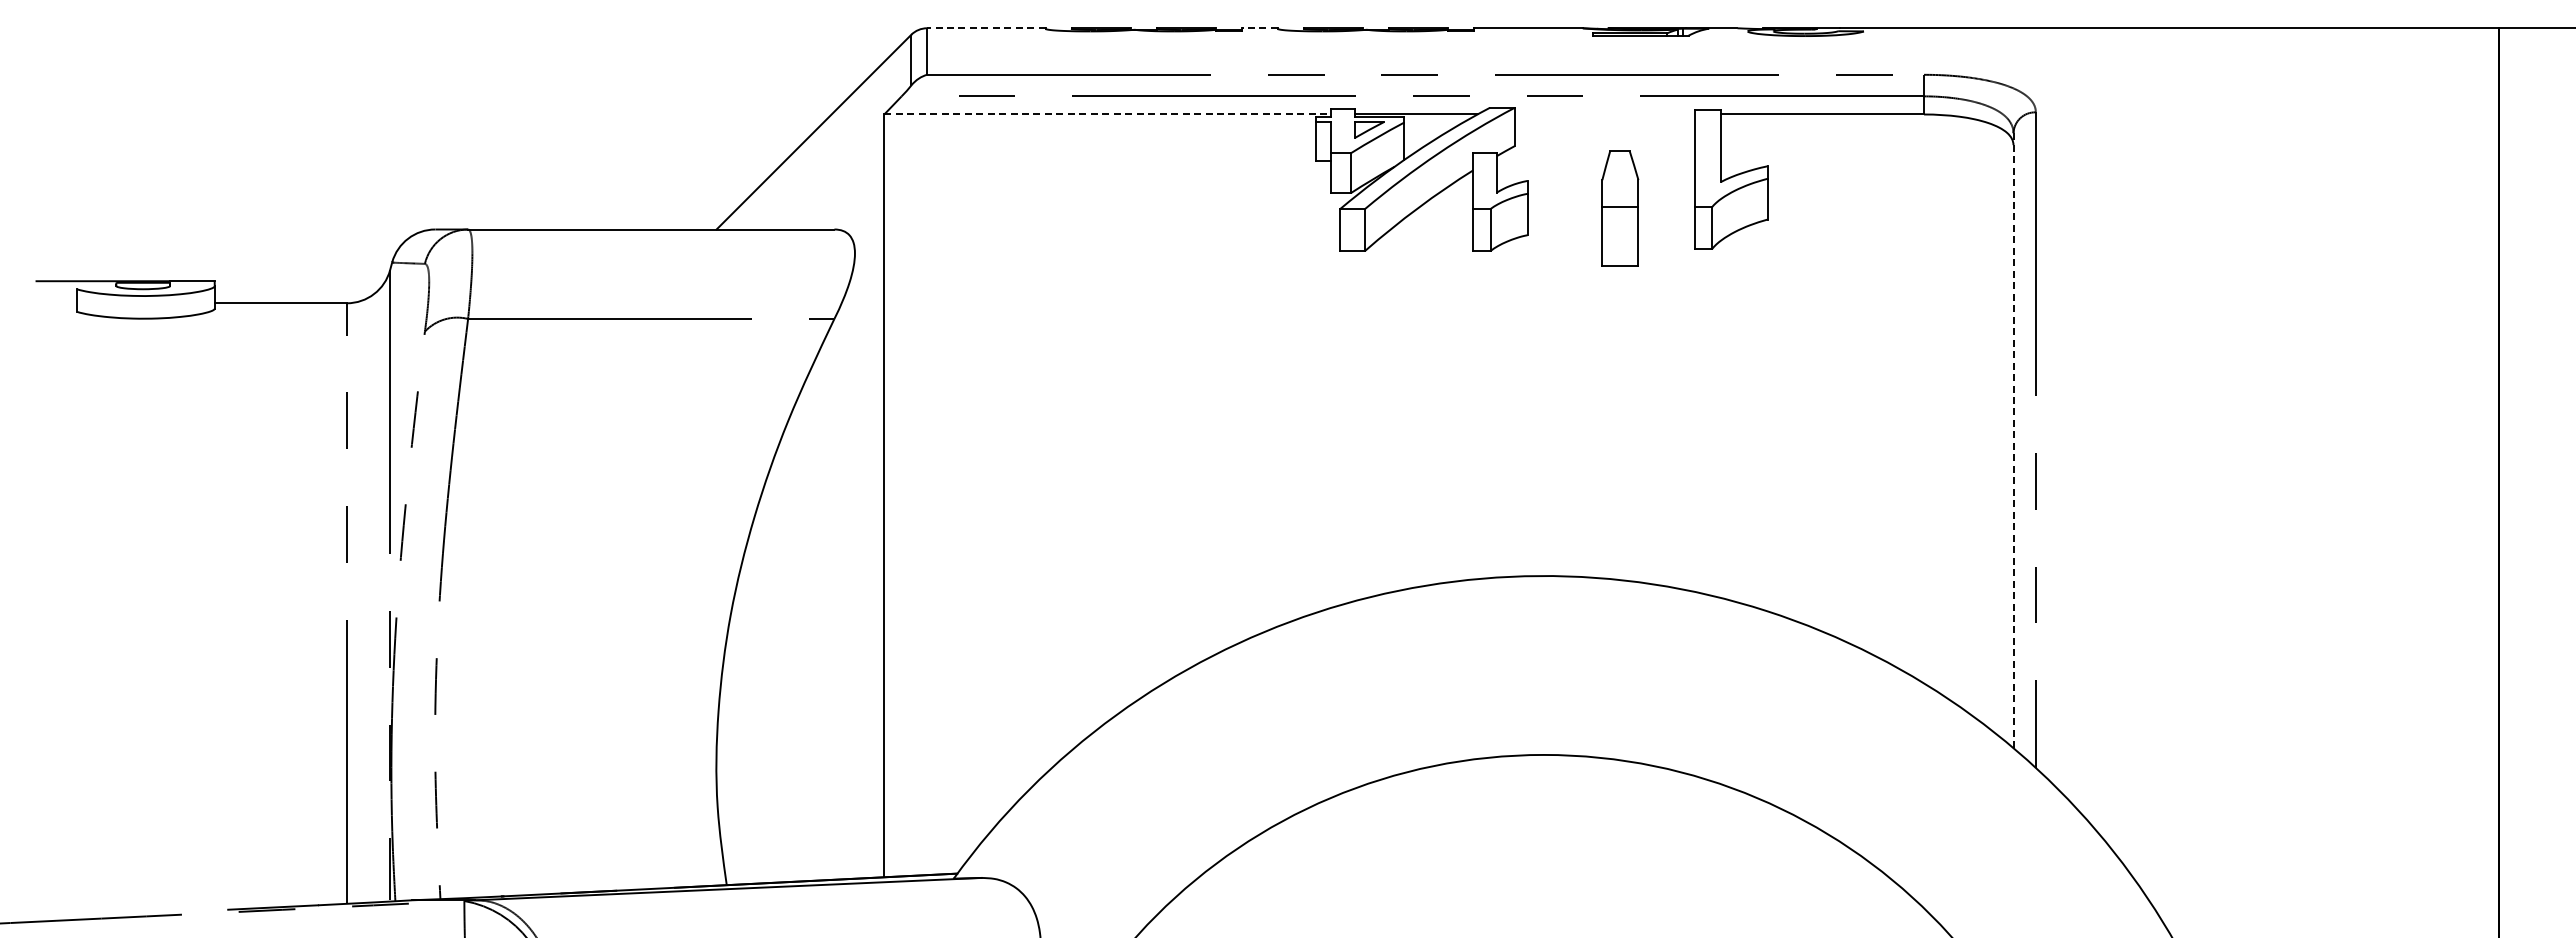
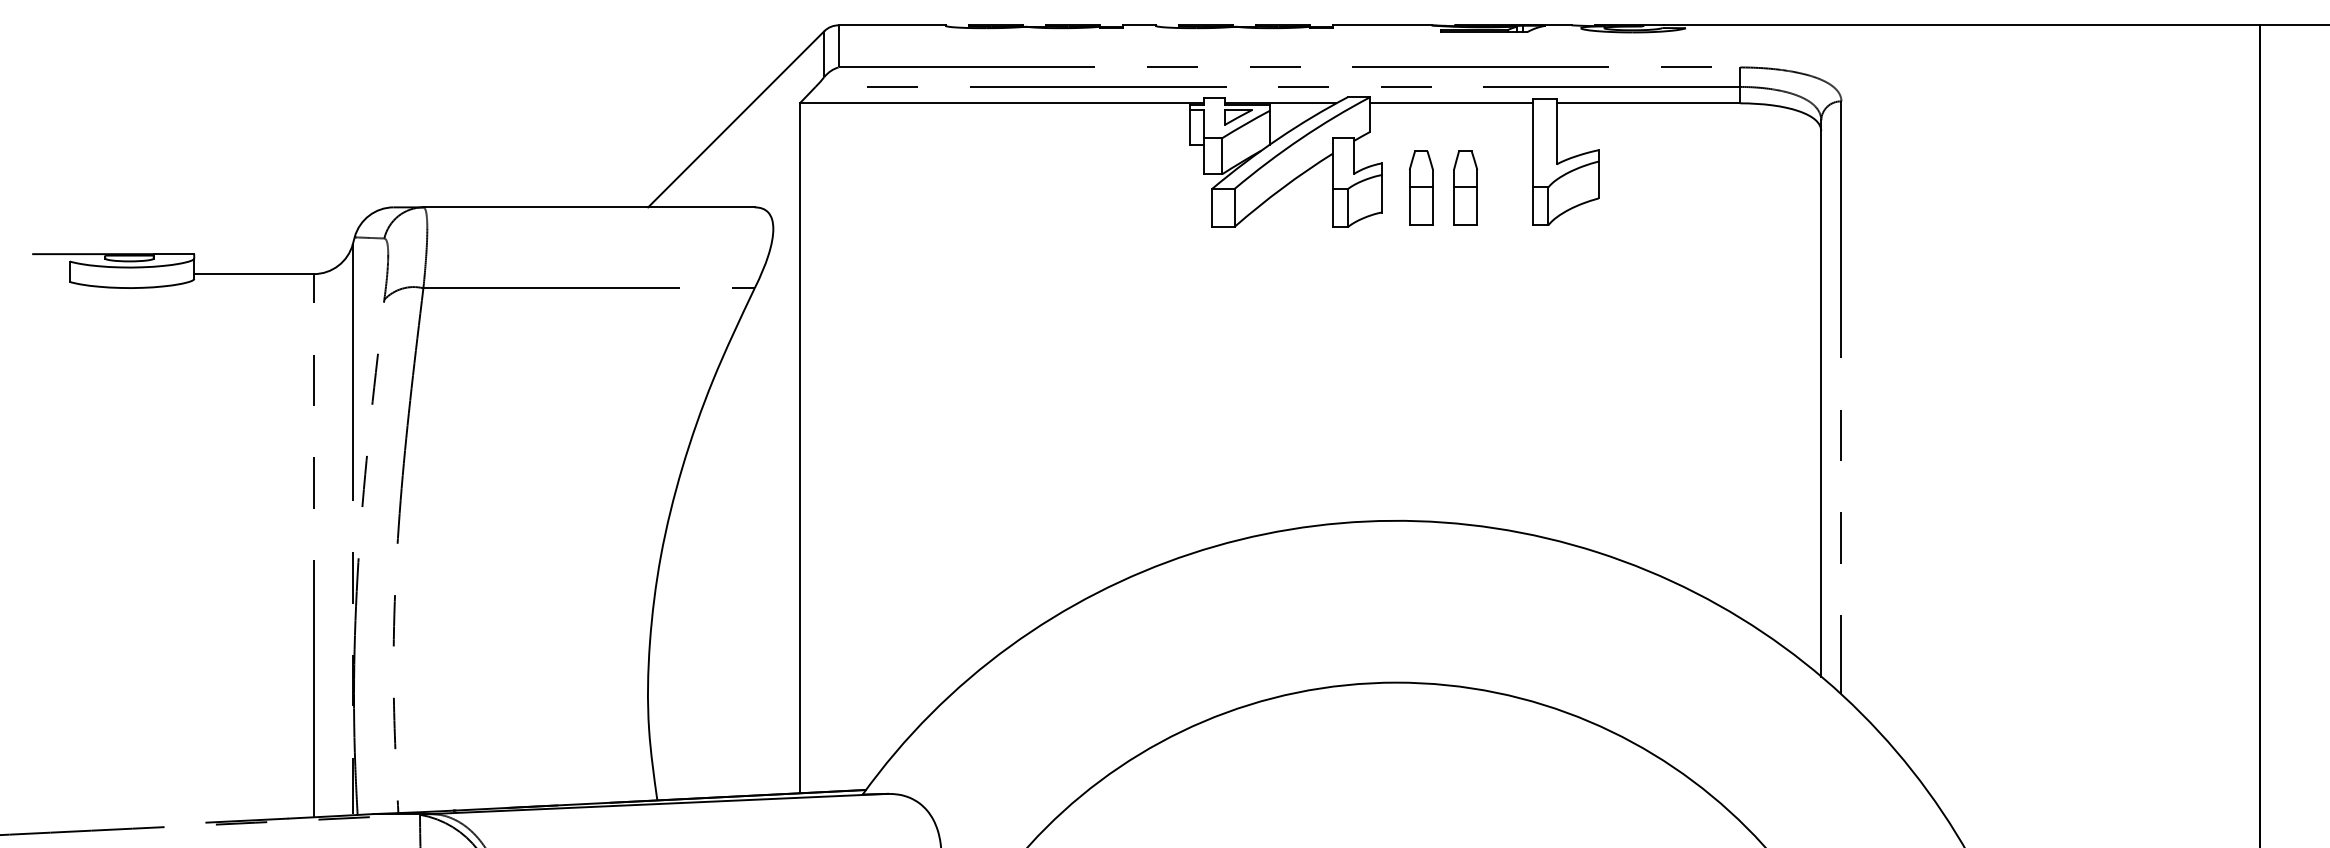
line: (985, 28) -> (891, 25), dashed -> solid
line: (1259, 28) -> (1139, 25), dashed -> solid
line: (1107, 114) -> (1001, 103), dashed -> solid
line: (1604, 114) -> (1451, 103), added
part: (1570, 207) -> (1420, 187), added
part: (1620, 207) -> (1465, 187), size x0.71
line: (2013, 440) -> (1821, 398), dashed -> solid

